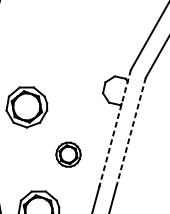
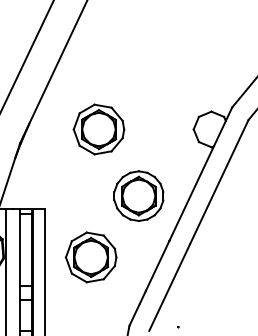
line: (114, 128) -> (200, 174), dashed -> solid
line: (131, 132) -> (219, 182), dashed -> solid
part: (68, 154) -> (138, 195), size x1.67

